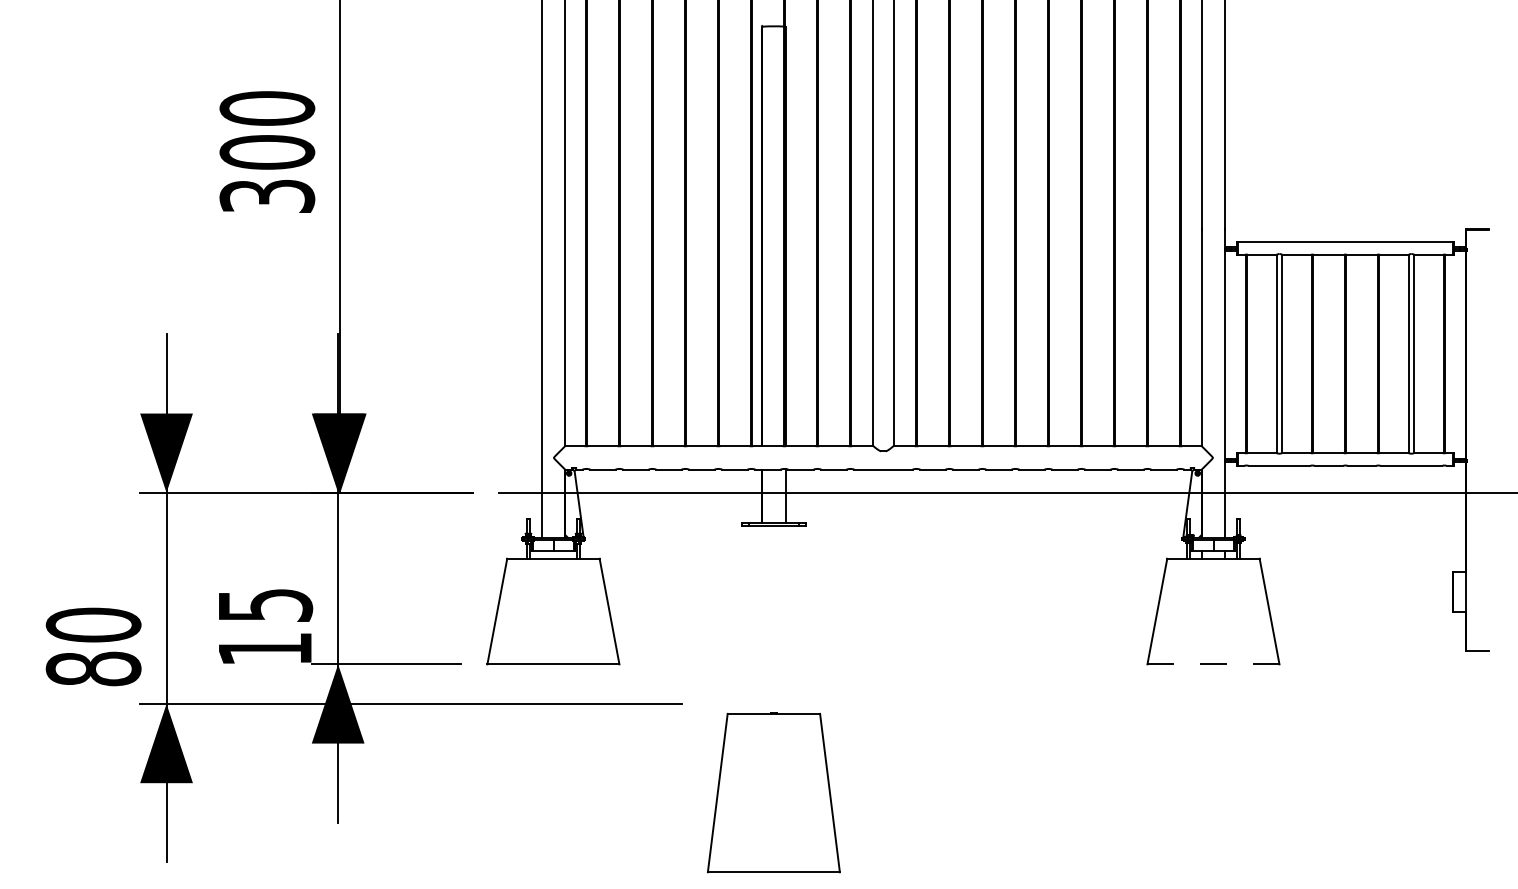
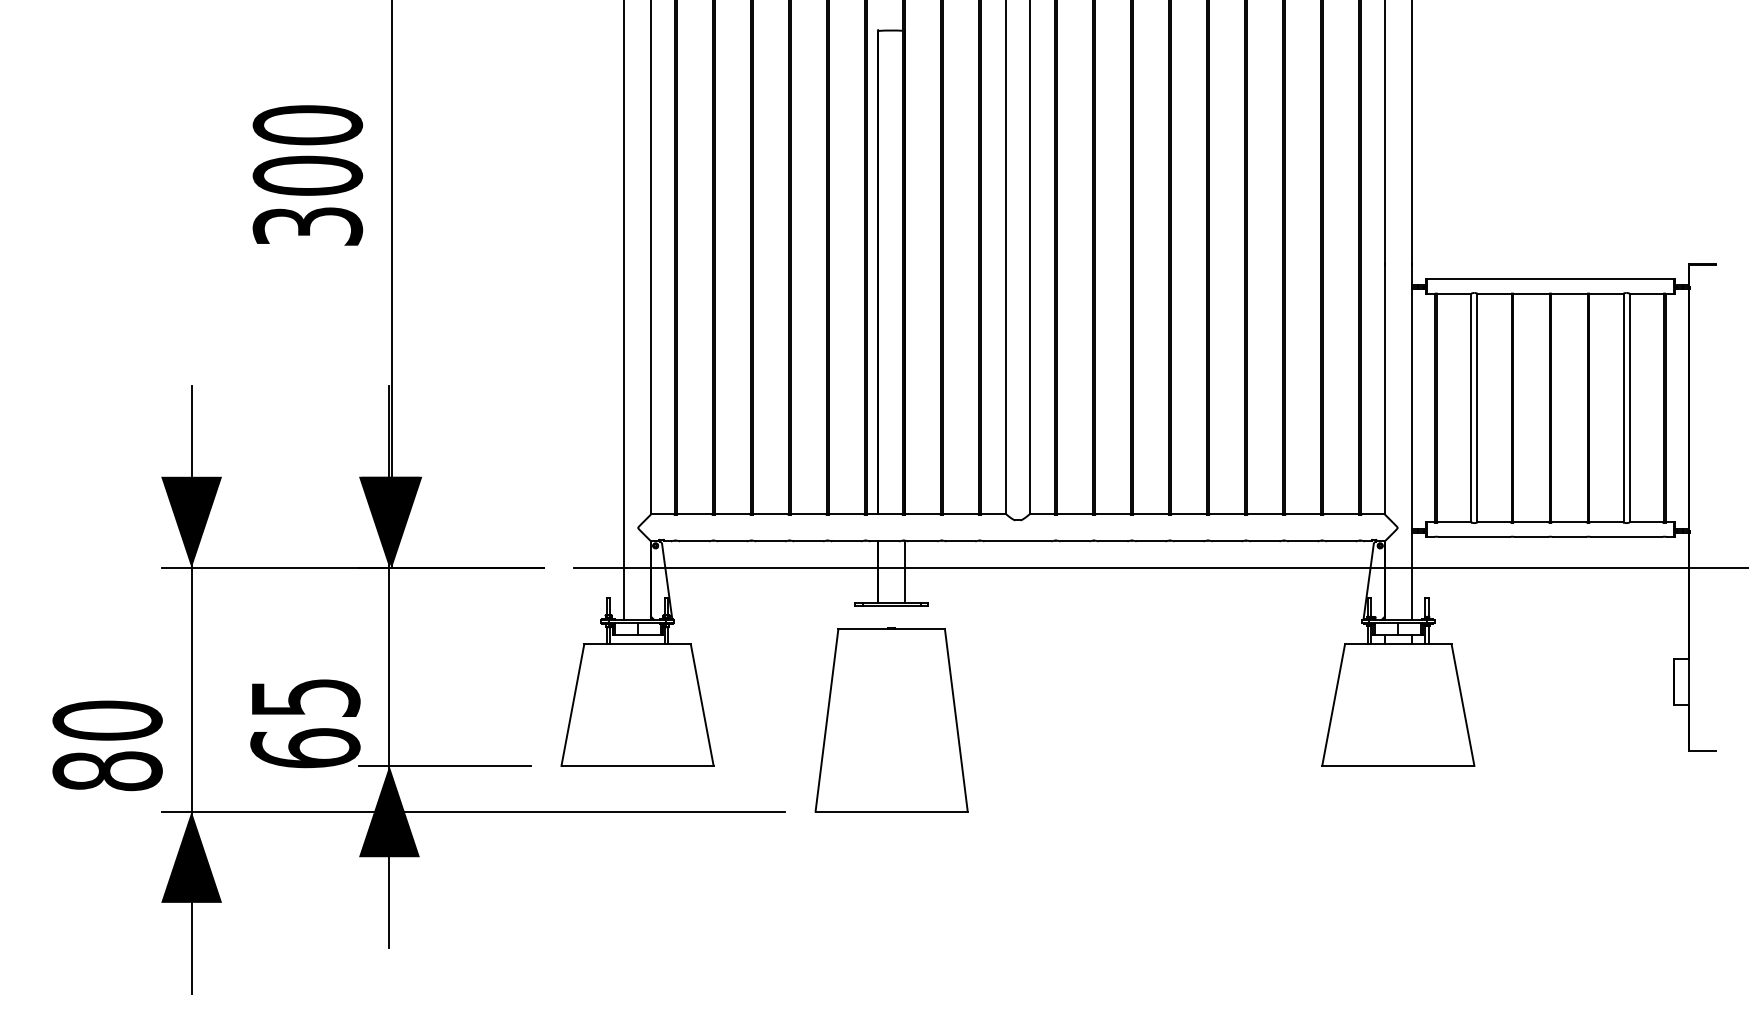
text: (265, 649) -> (305, 748), 15 -> 65
line: (1213, 664) -> (1398, 765), dashed -> solid
part: (773, 792) -> (891, 719), moved

